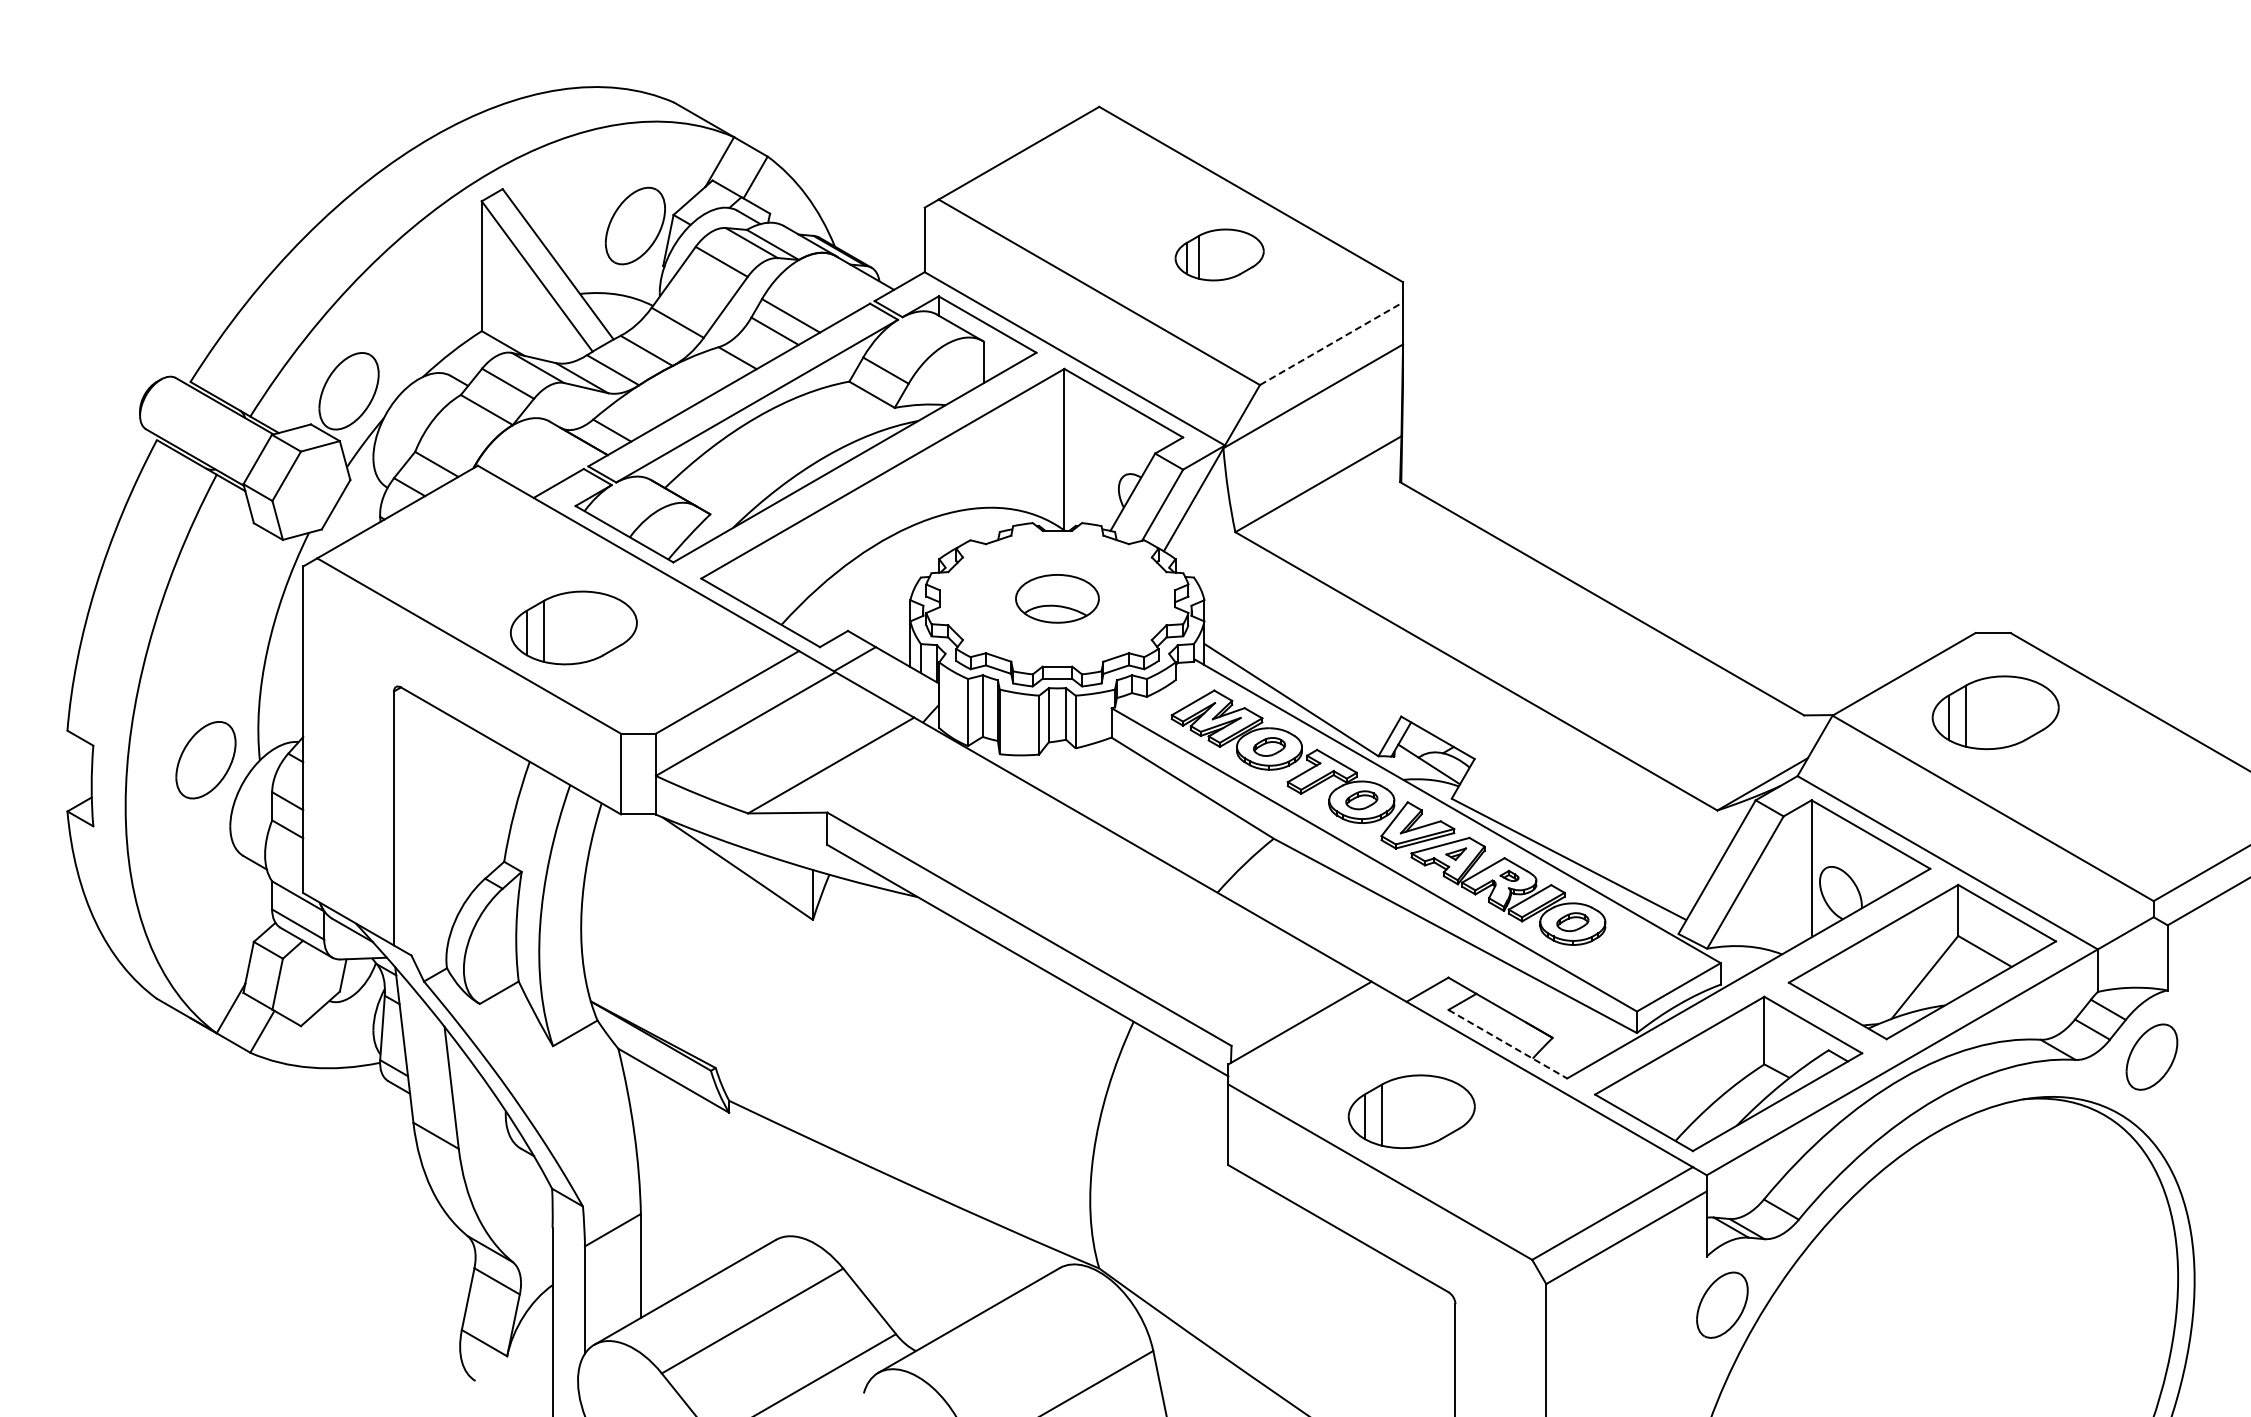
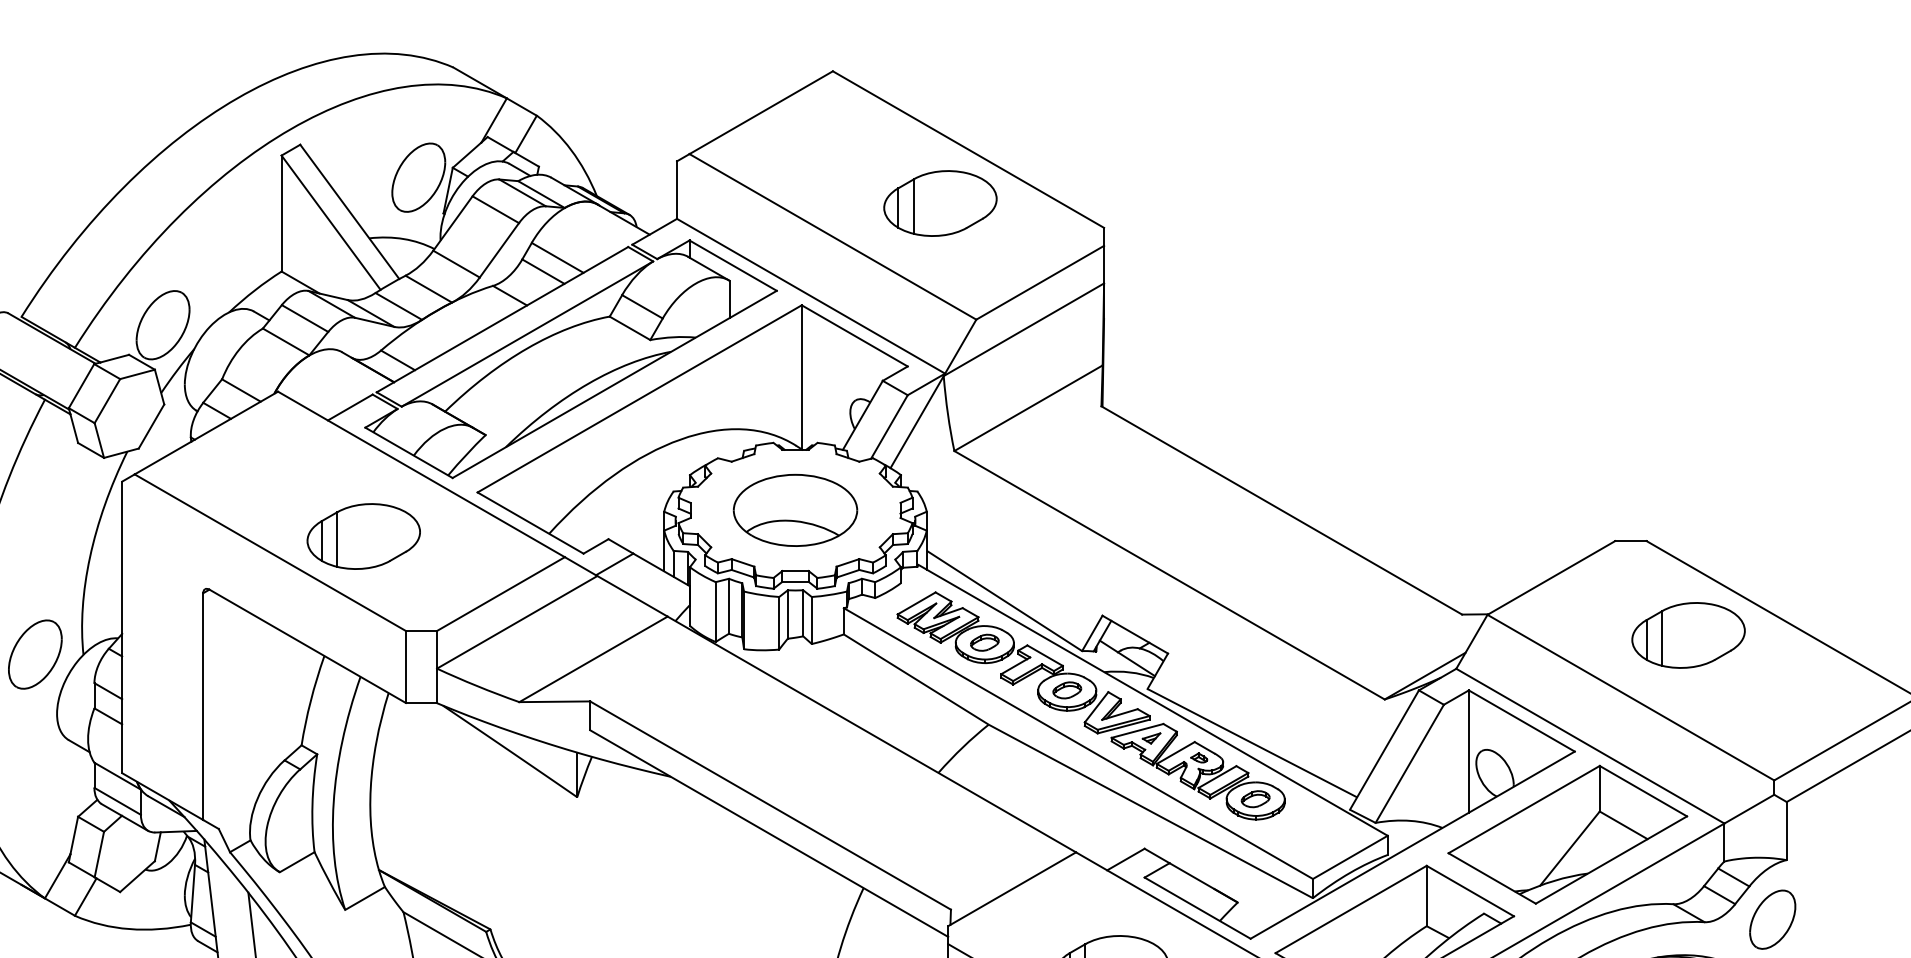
part: (1219, 254) -> (940, 203), size x1.43
line: (1331, 343) -> (1040, 282), dashed -> solid
part: (1057, 598) -> (795, 510), size x1.67
part: (1995, 712) -> (1688, 635), moved
line: (1507, 1044) -> (1197, 908), dashed -> solid

